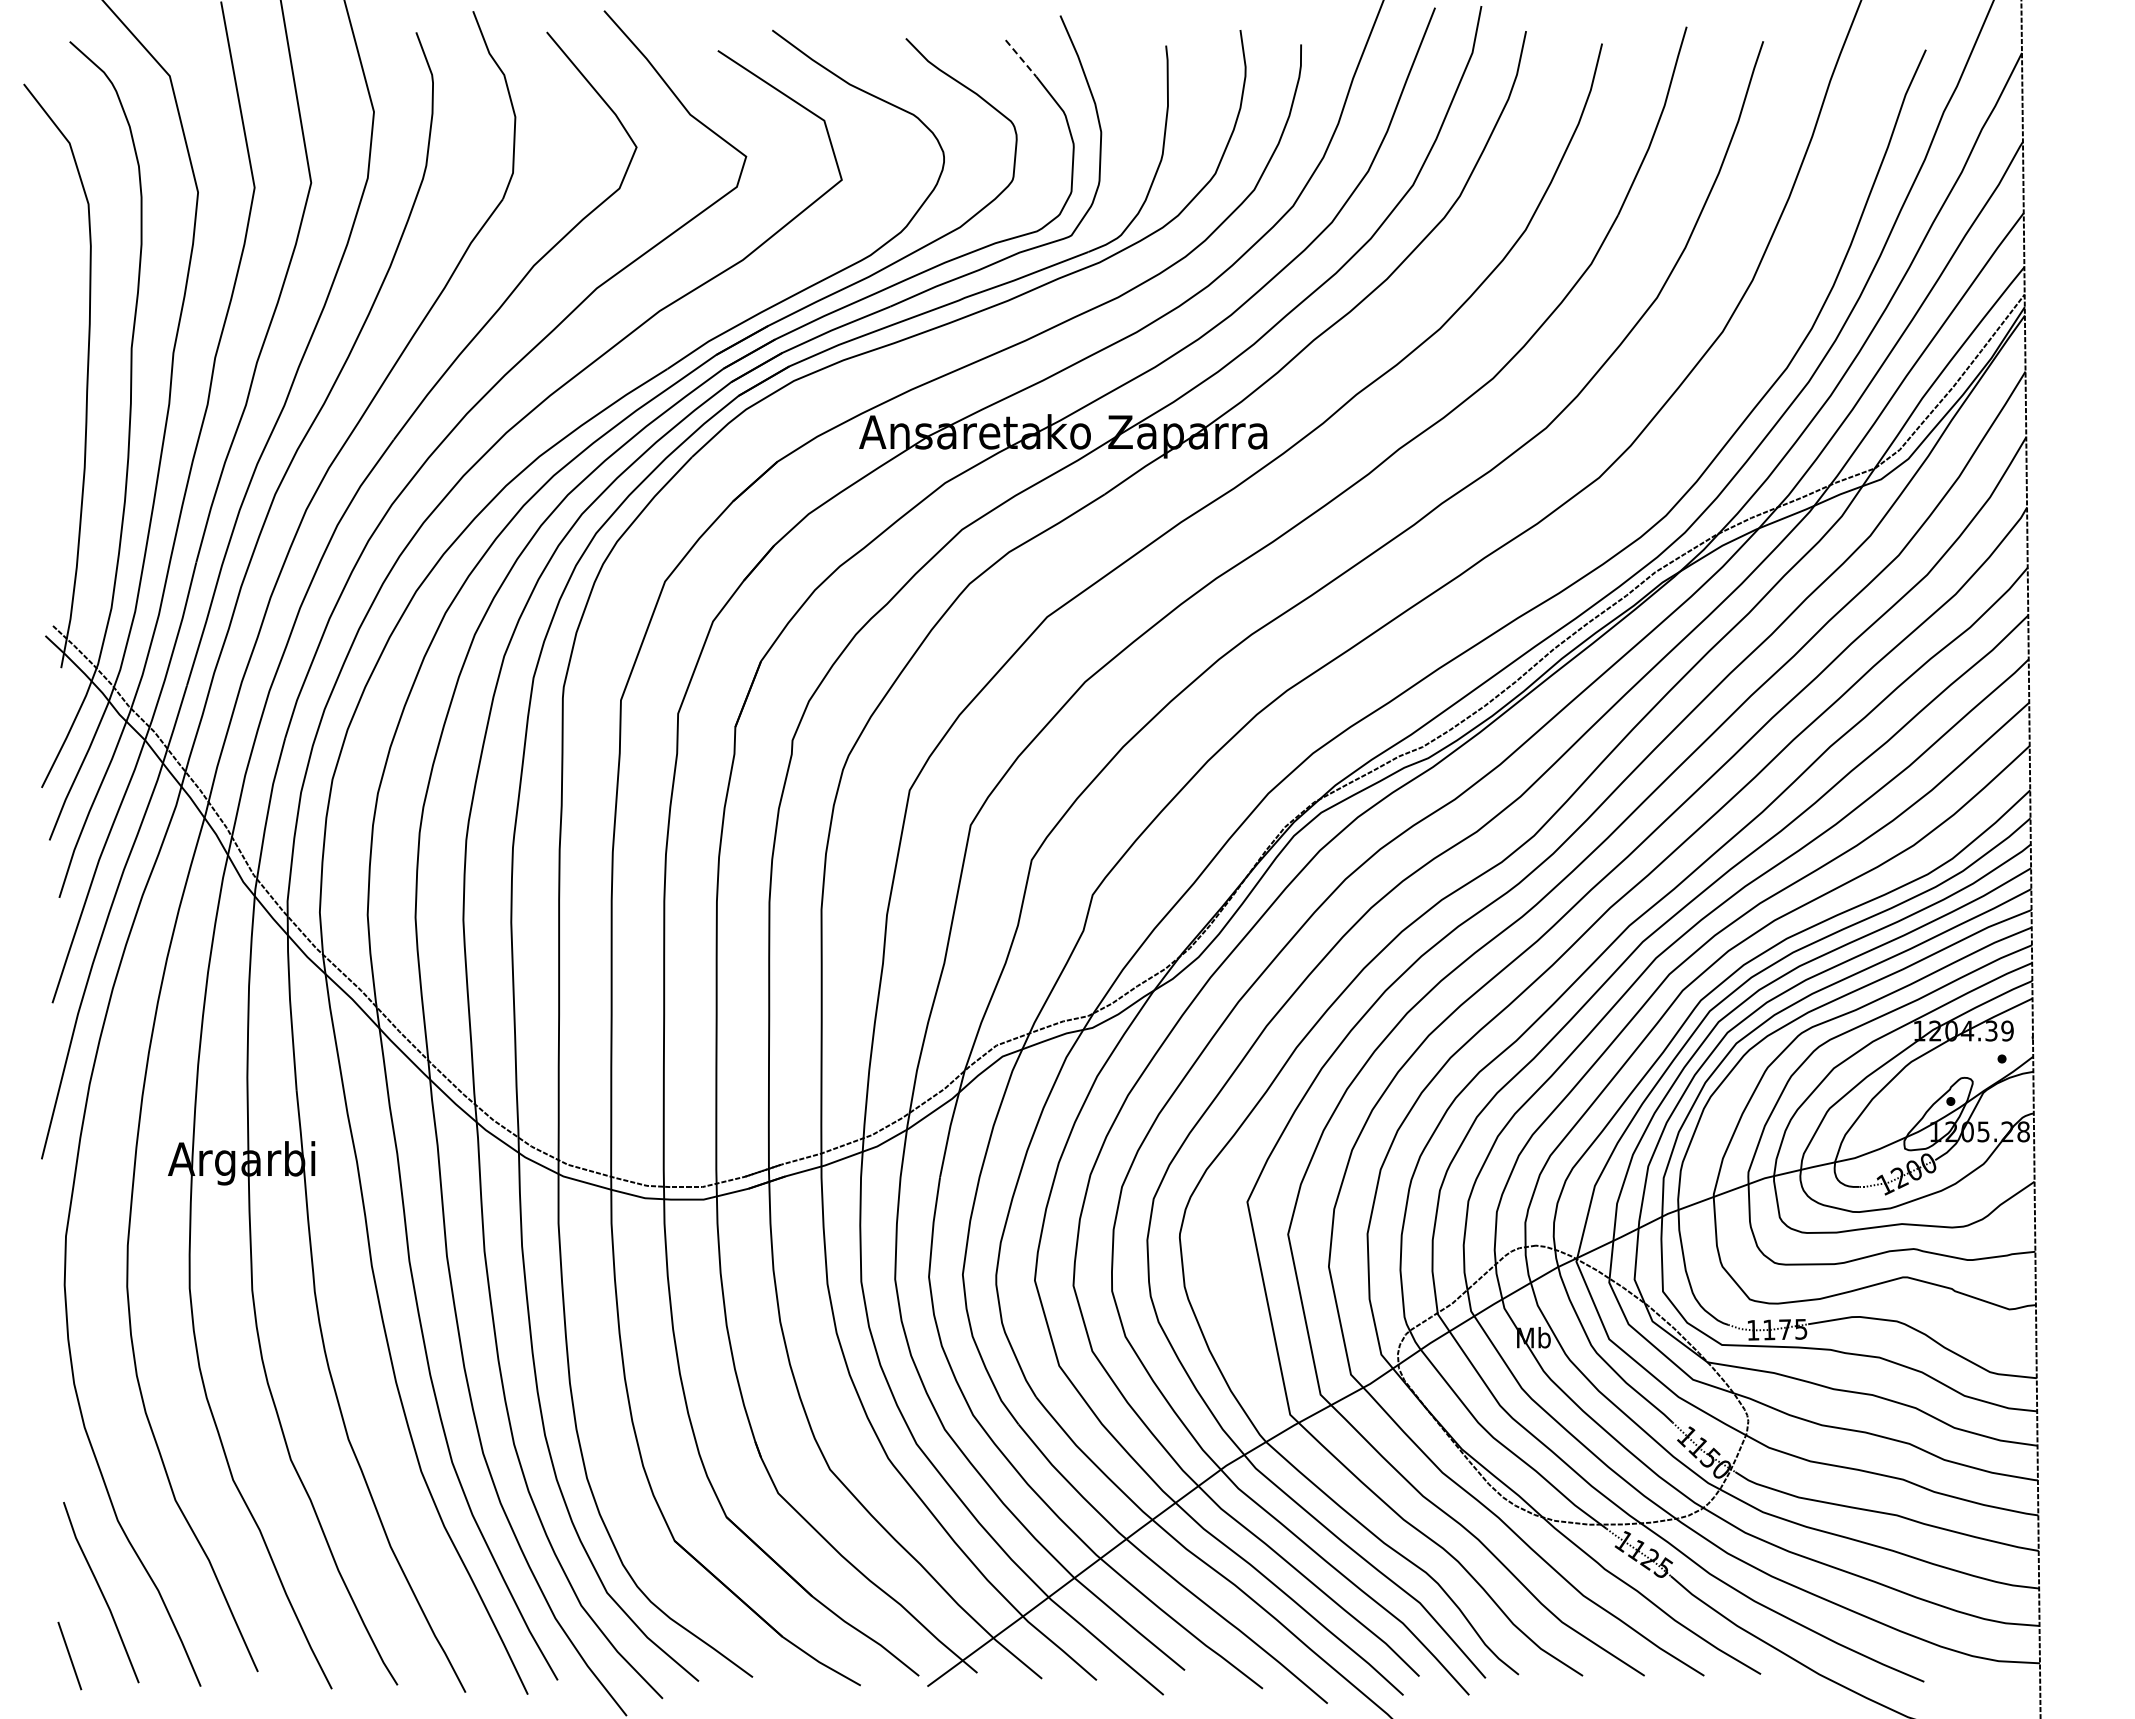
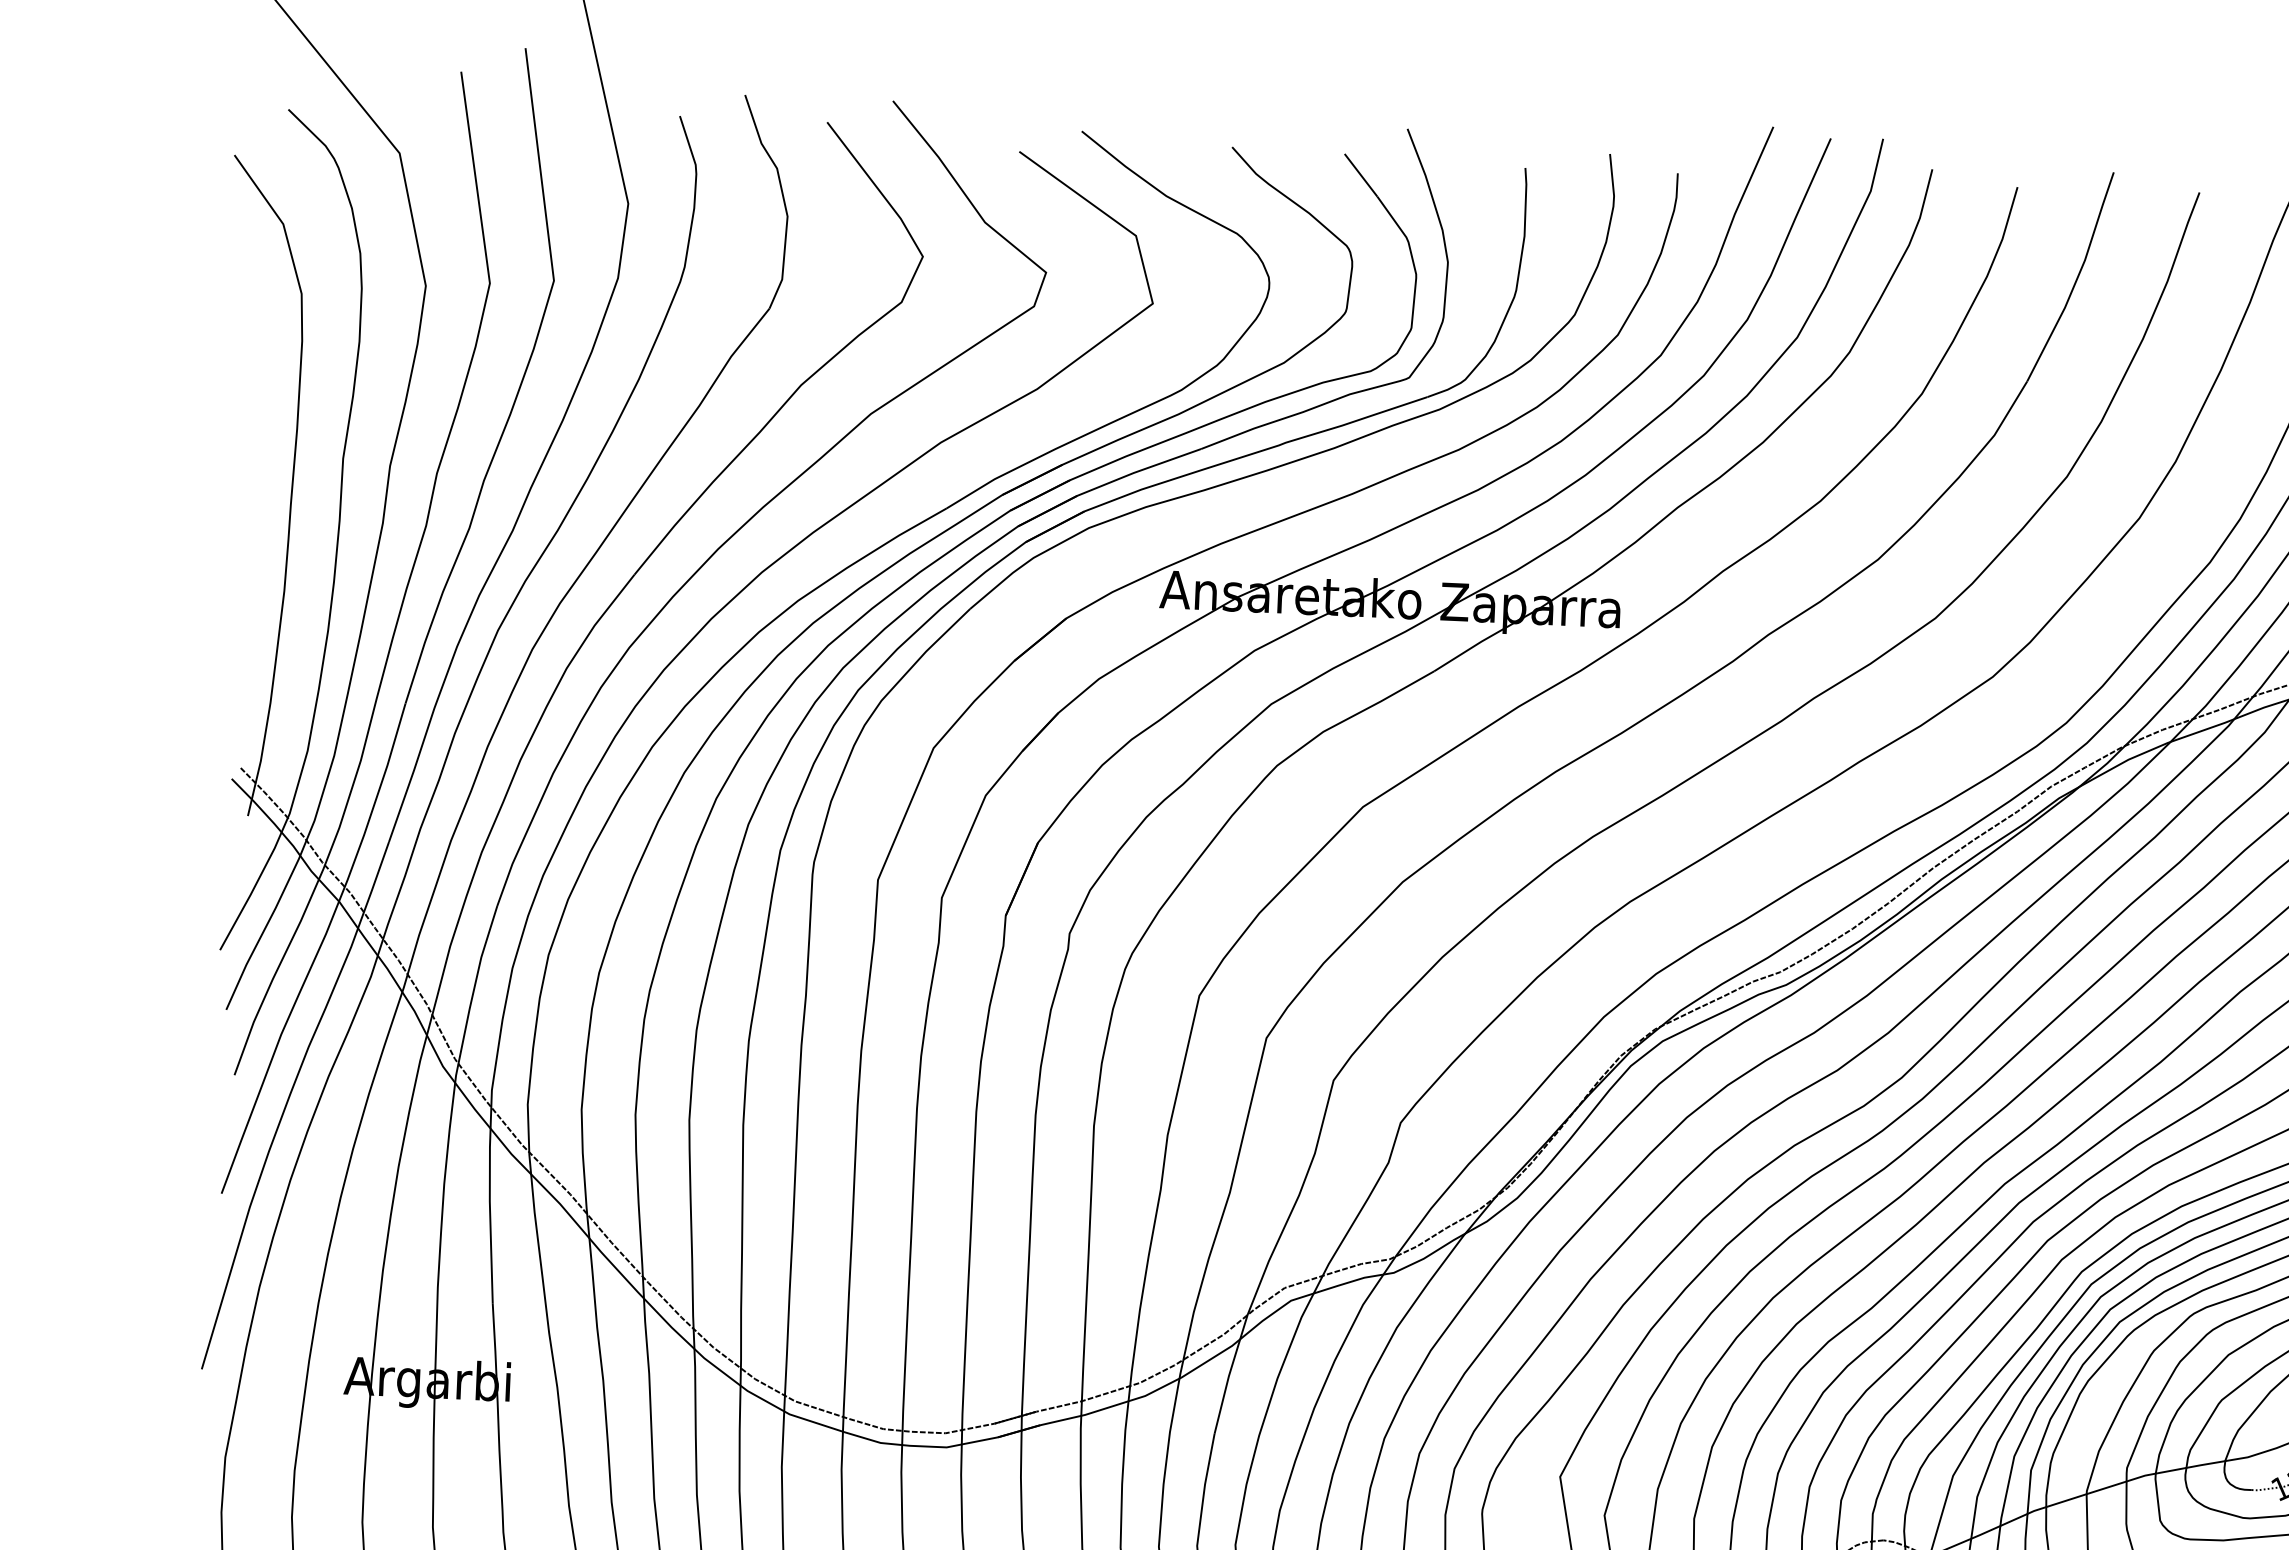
line: (1021, 58) -> (1361, 175), dashed -> solid

